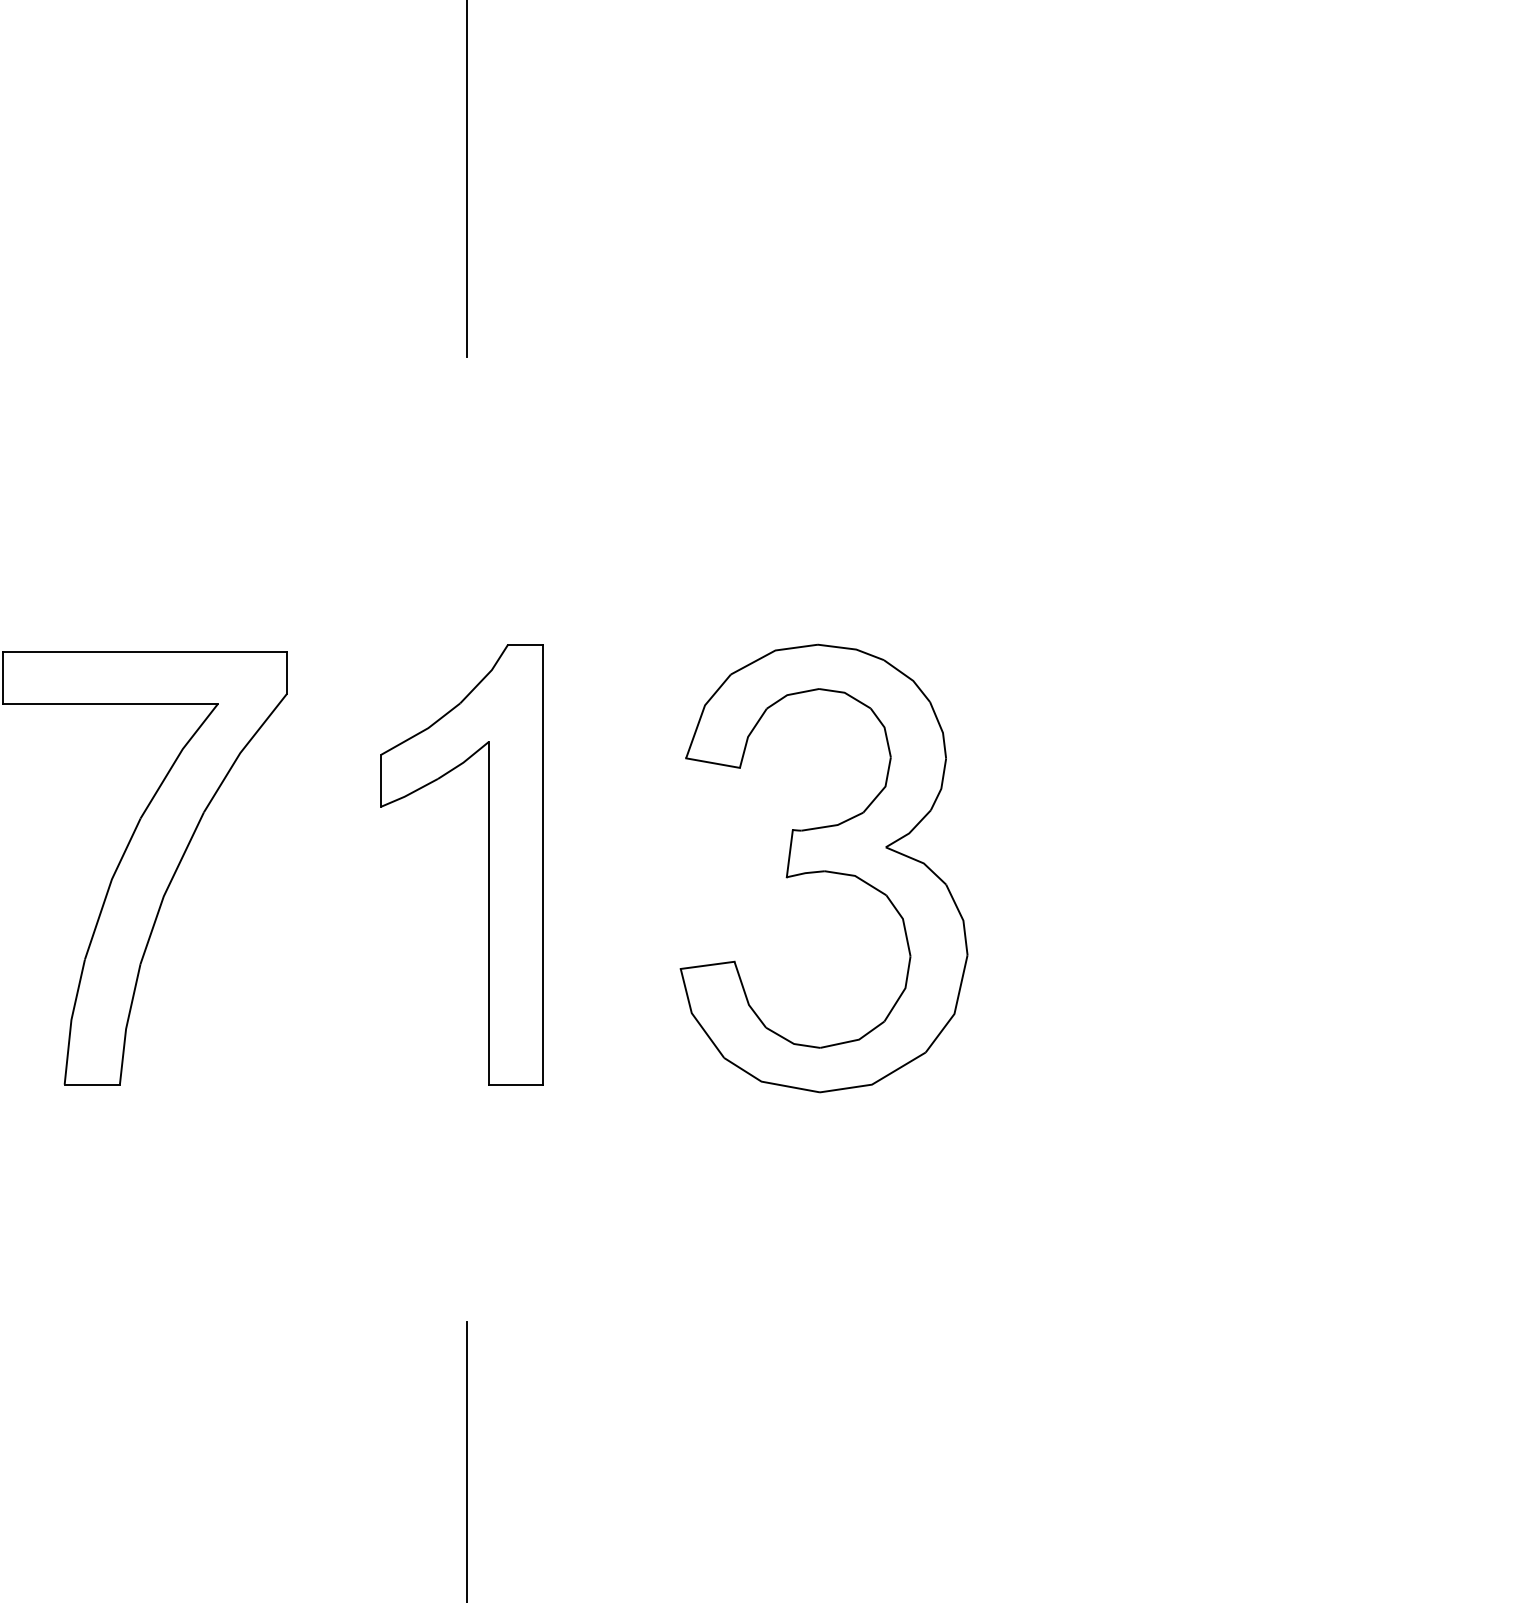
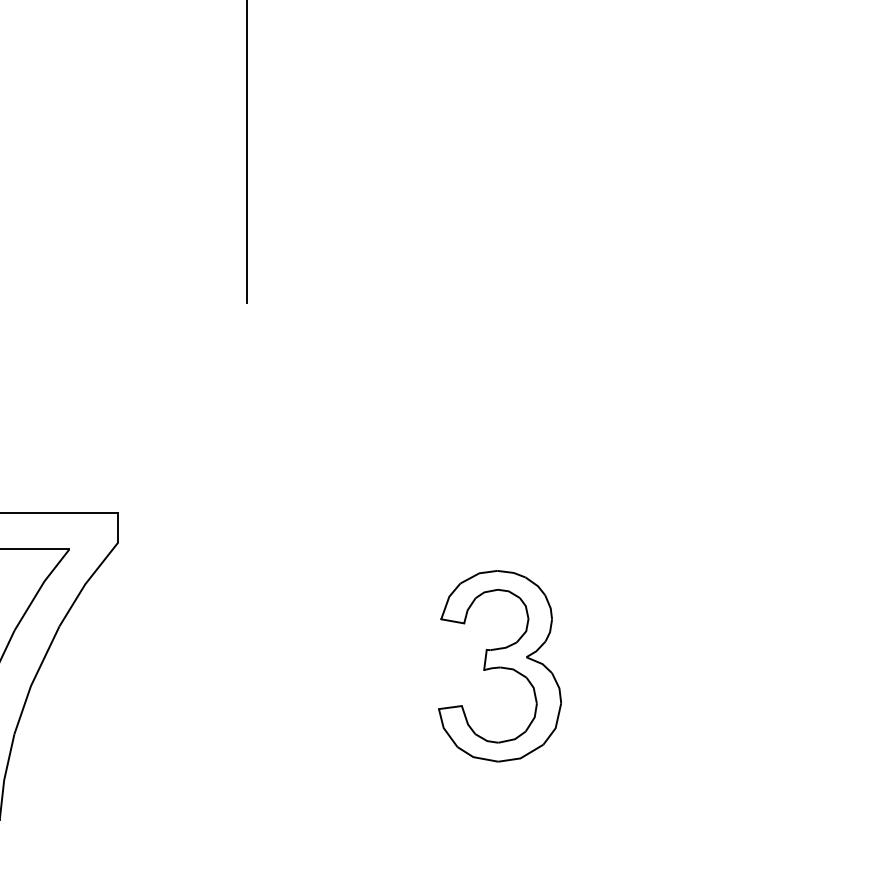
part: (488, 864) -> (261, 663), removed
part: (823, 868) -> (499, 666), size x0.6

